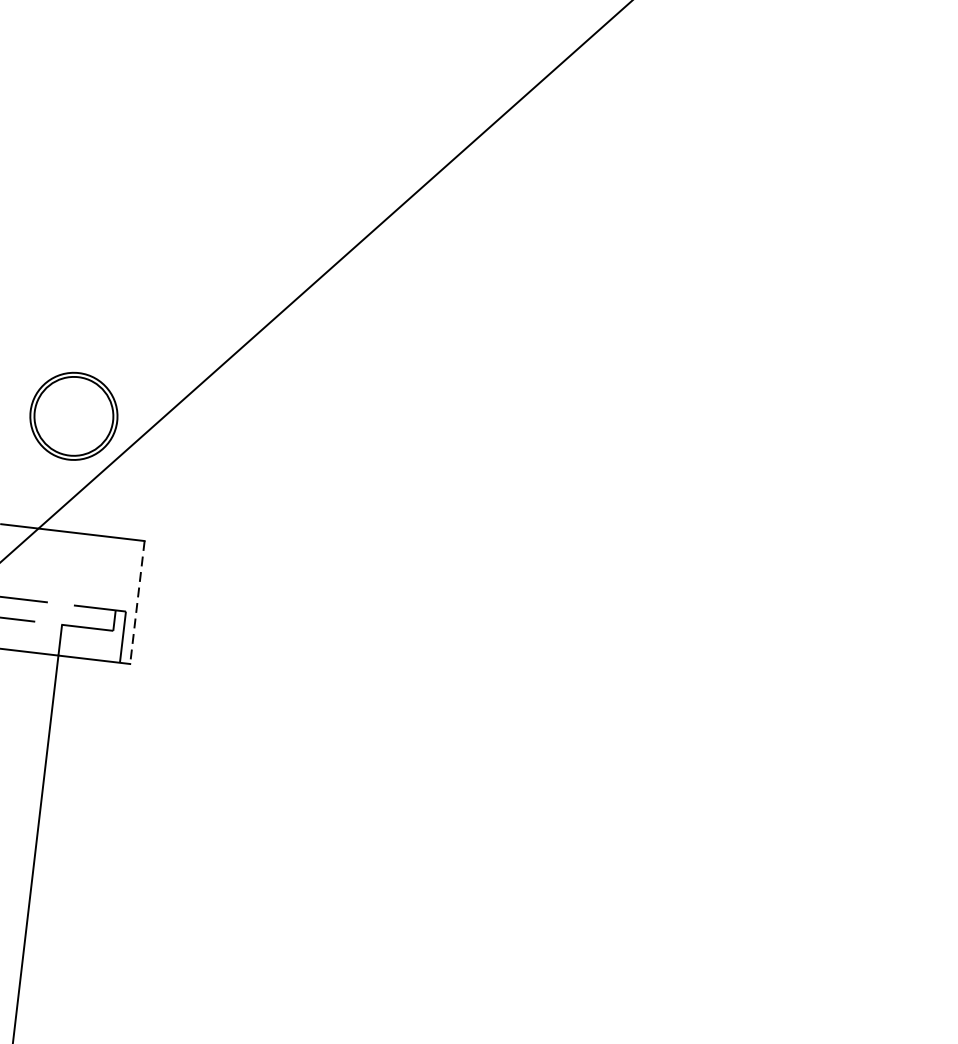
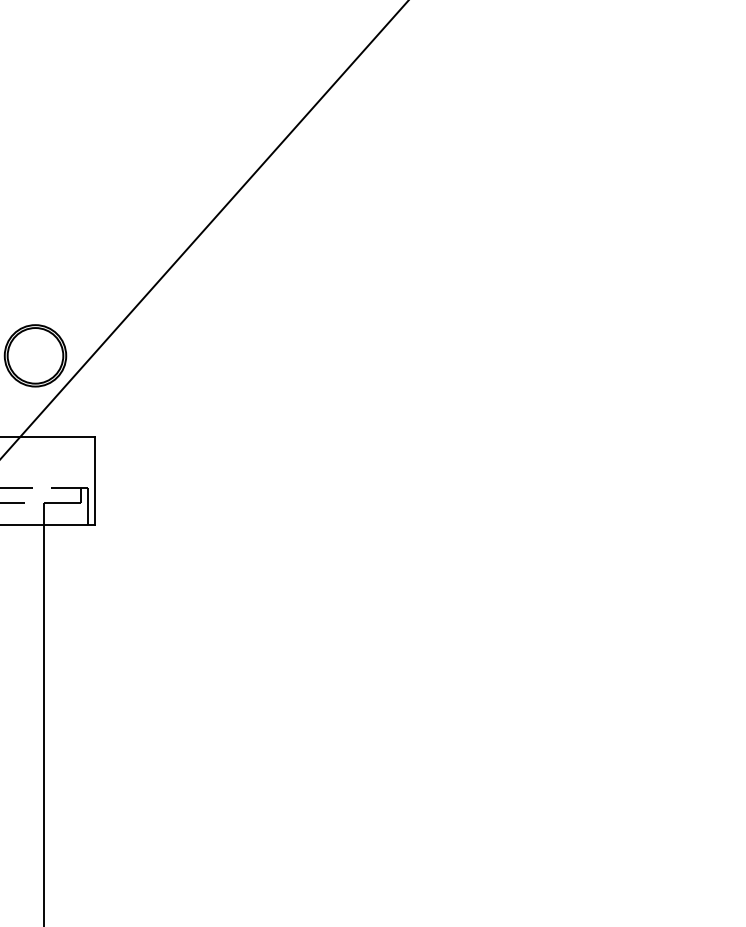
line: (137, 601) -> (95, 480), dashed -> solid

